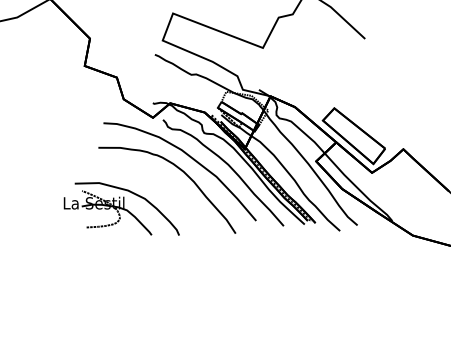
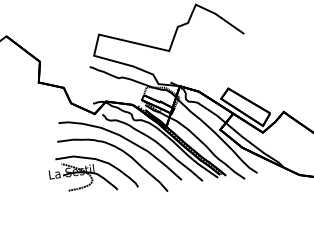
part: (121, 208) -> (92, 173), moved

